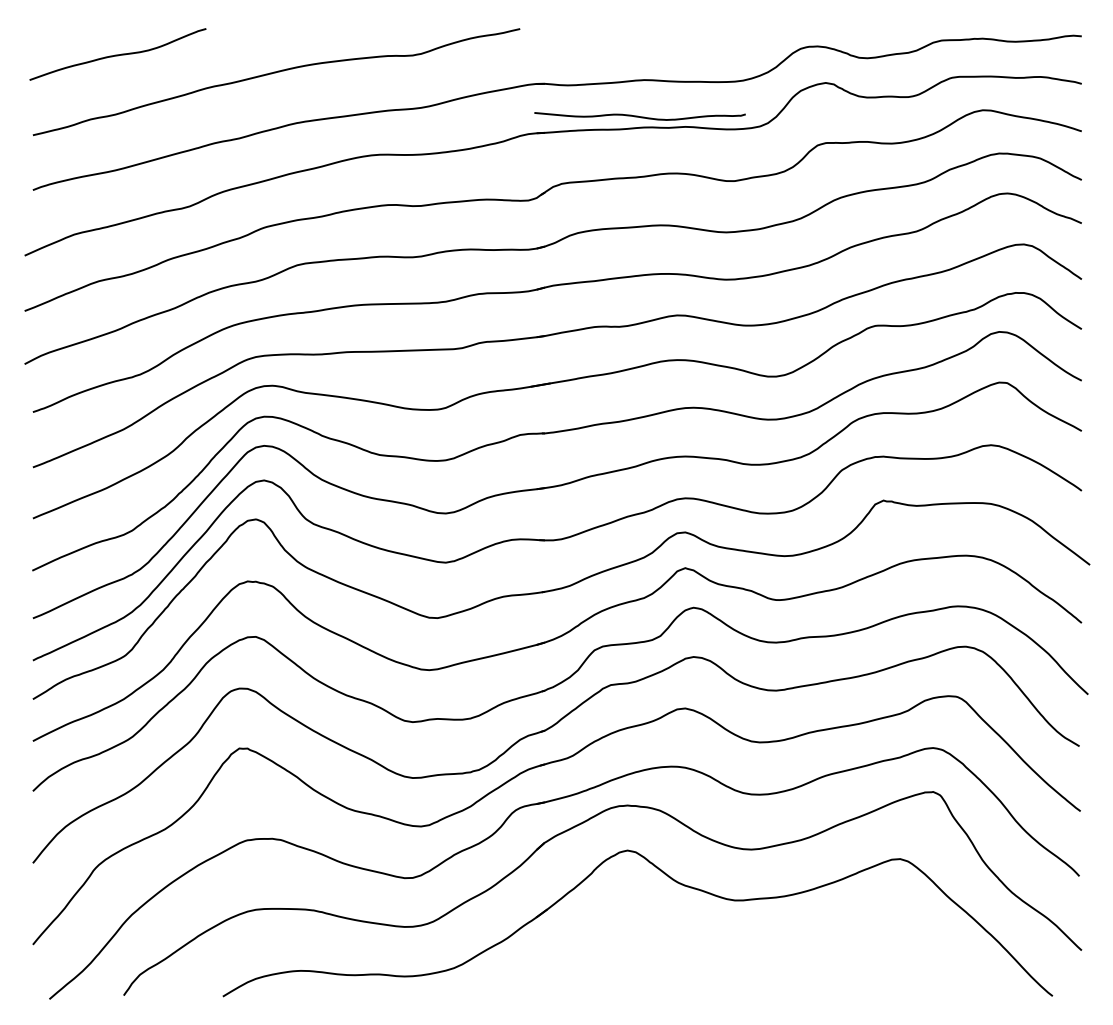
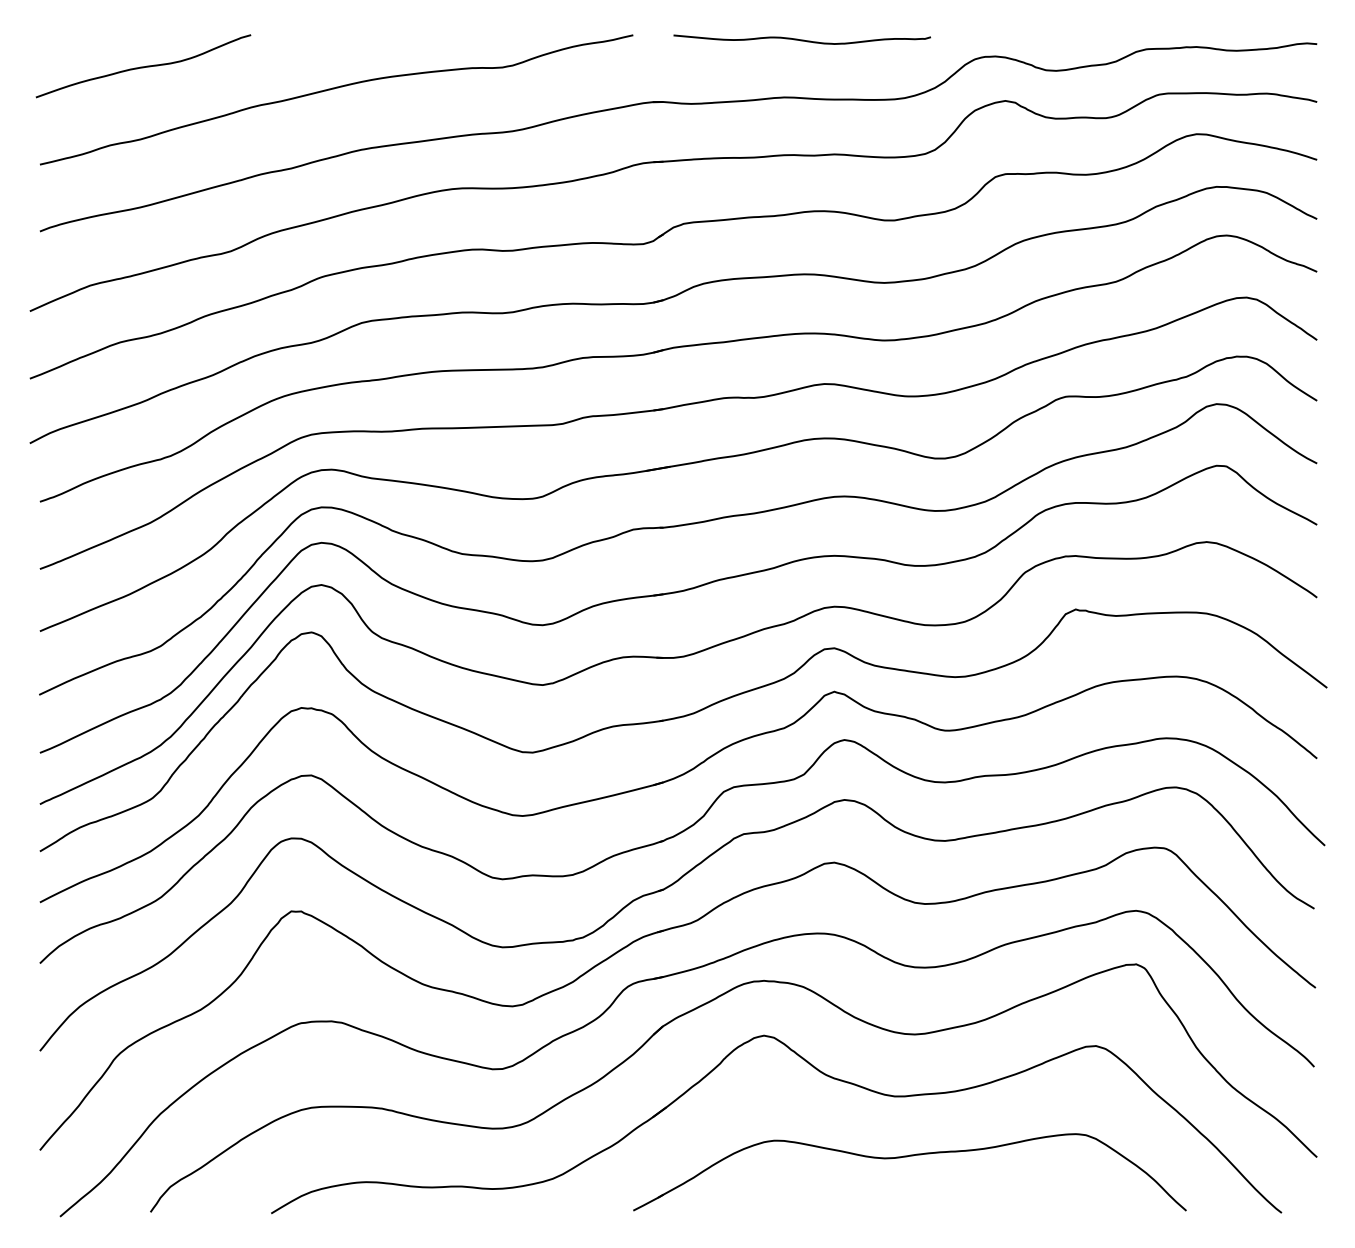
curve: (639, 116) -> (801, 39), moved
part: (745, 950) -> (907, 1157), added

